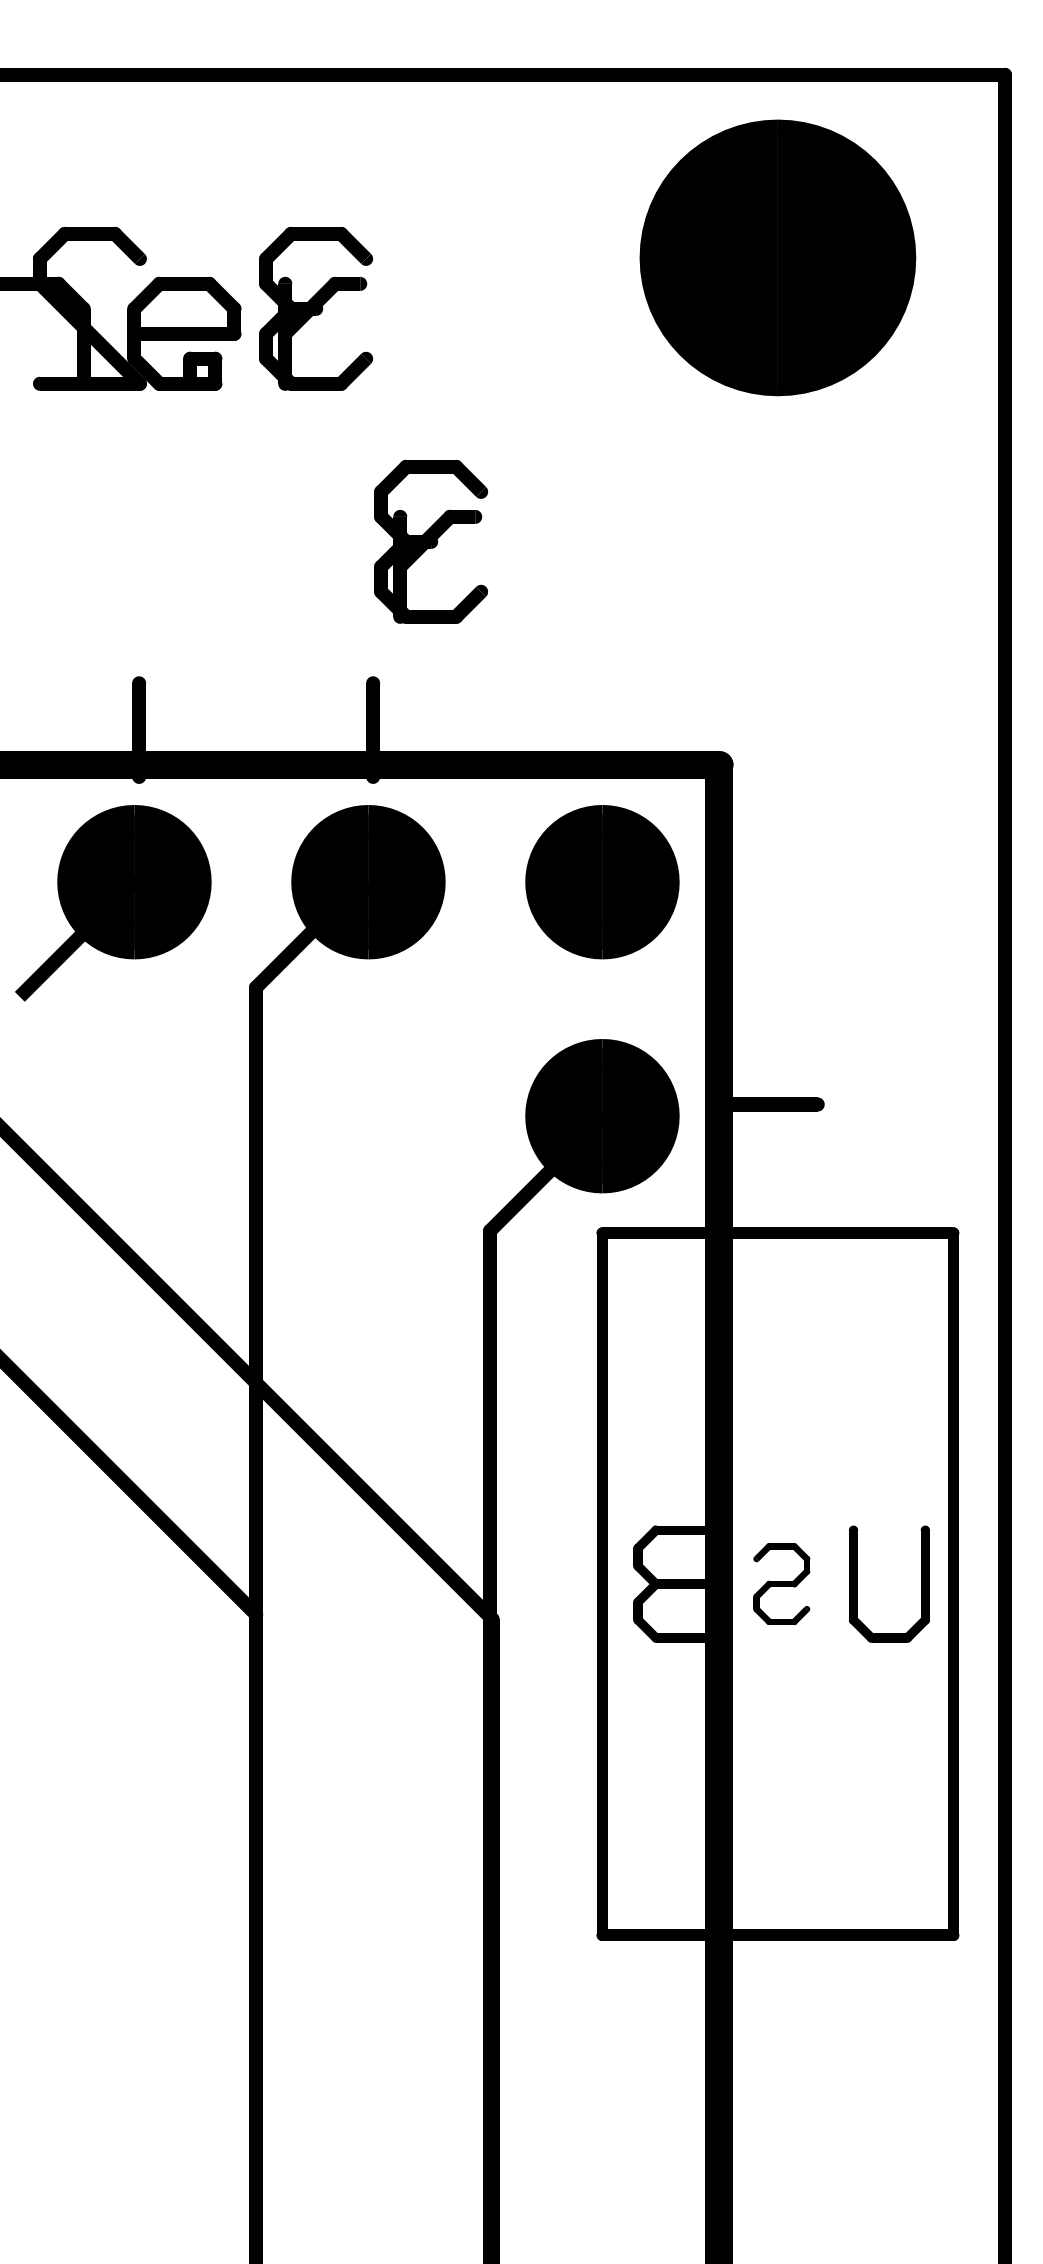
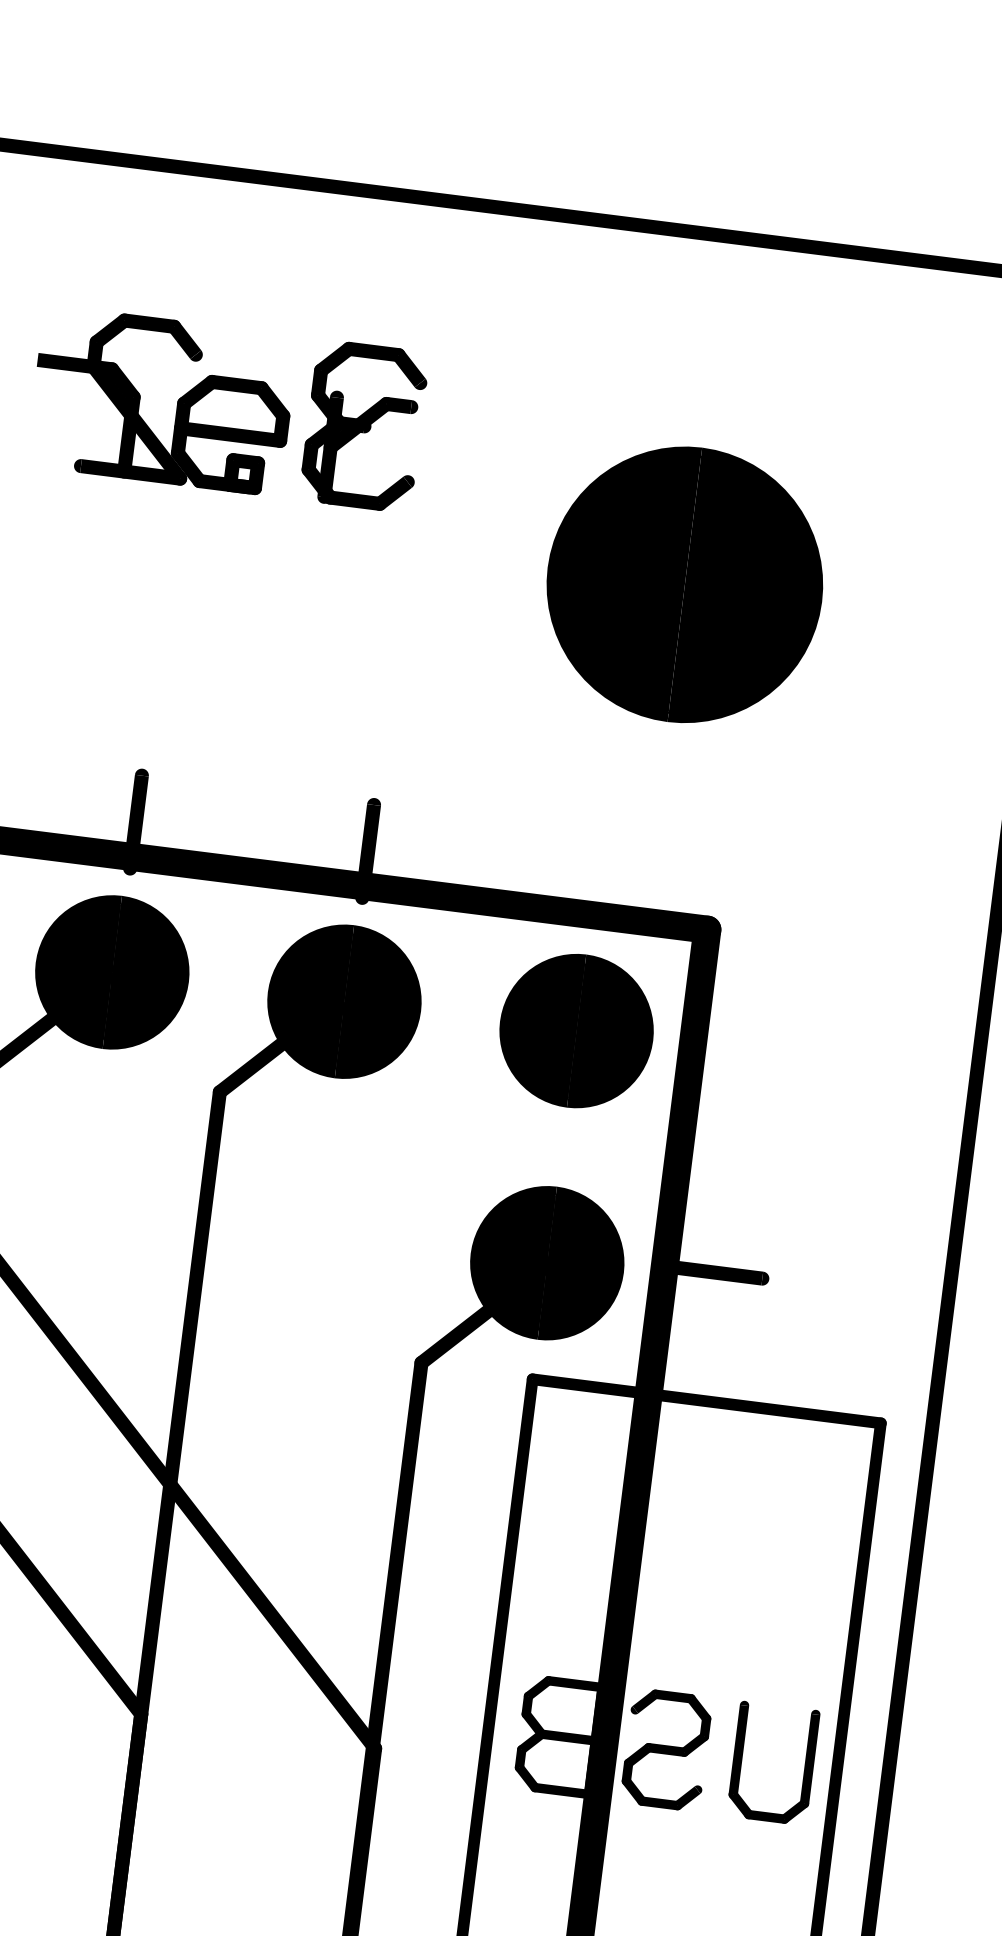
part: (777, 257) -> (684, 584), moved
part: (431, 541) -> (449, 671), removed
part: (781, 1583) -> (666, 1749), size x1.43

